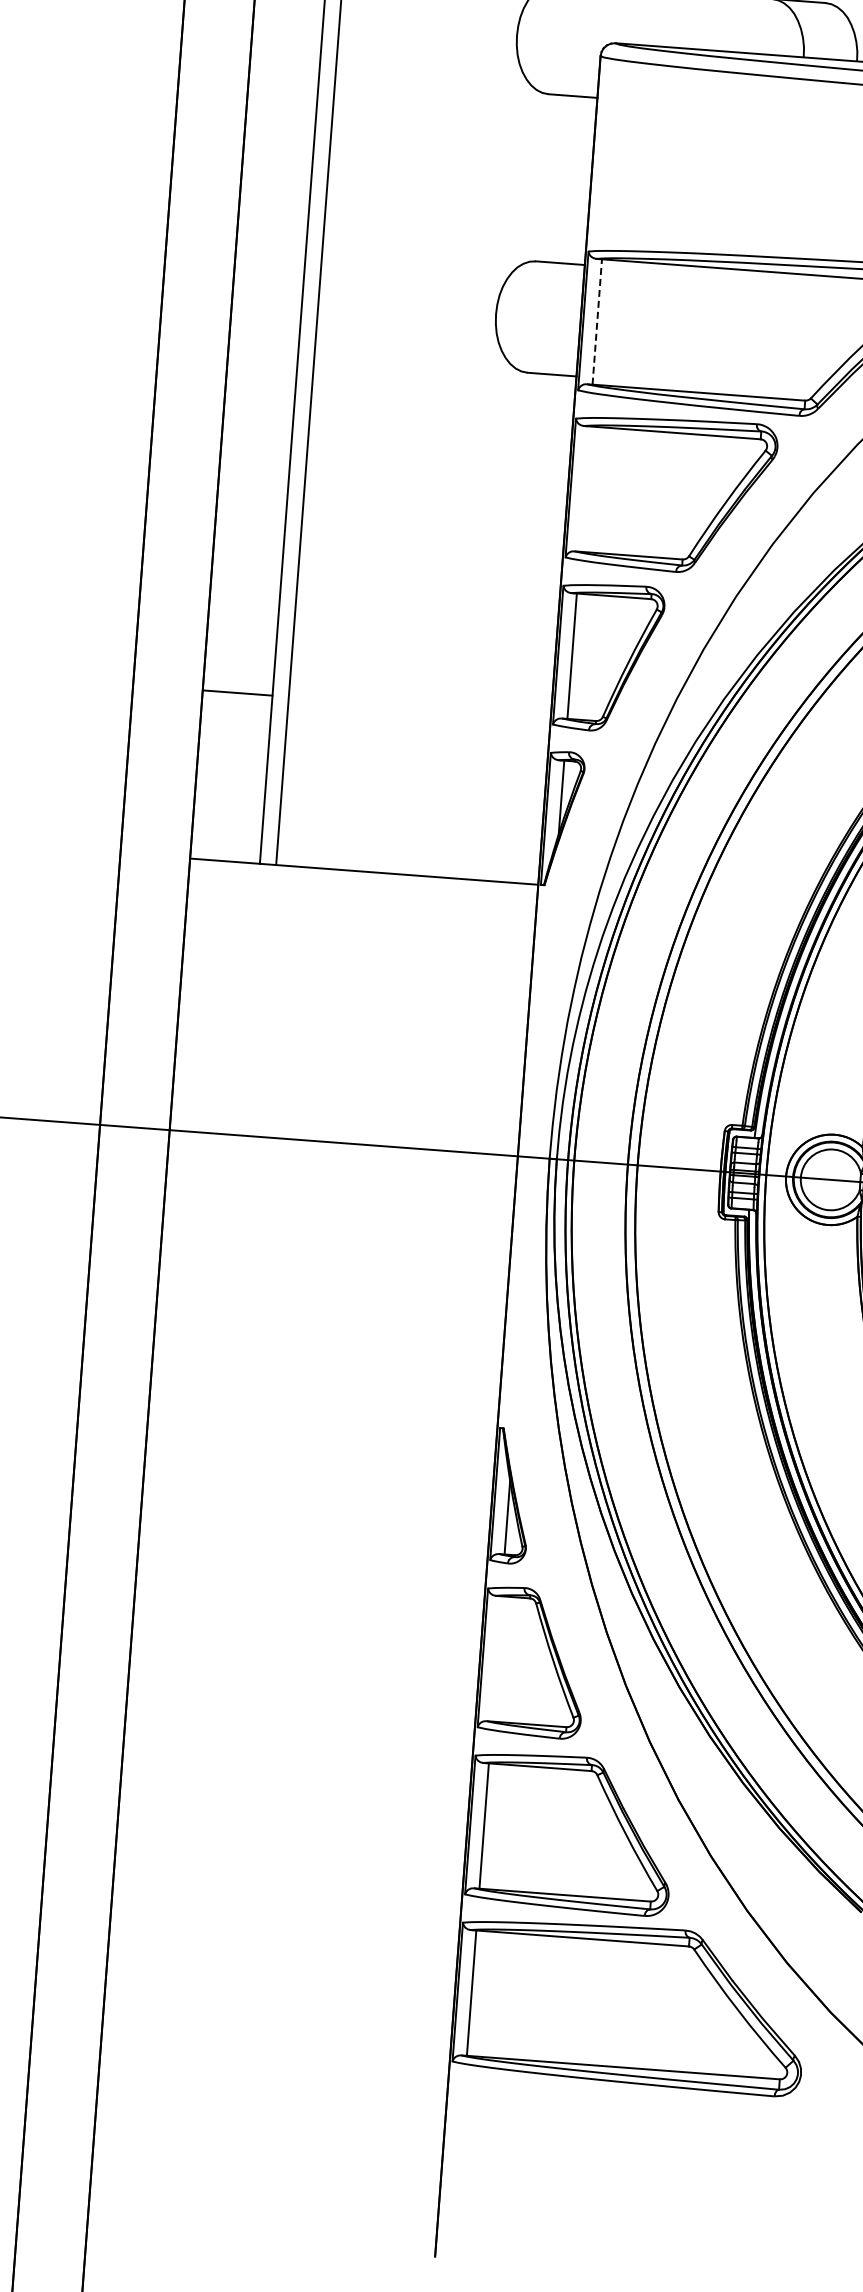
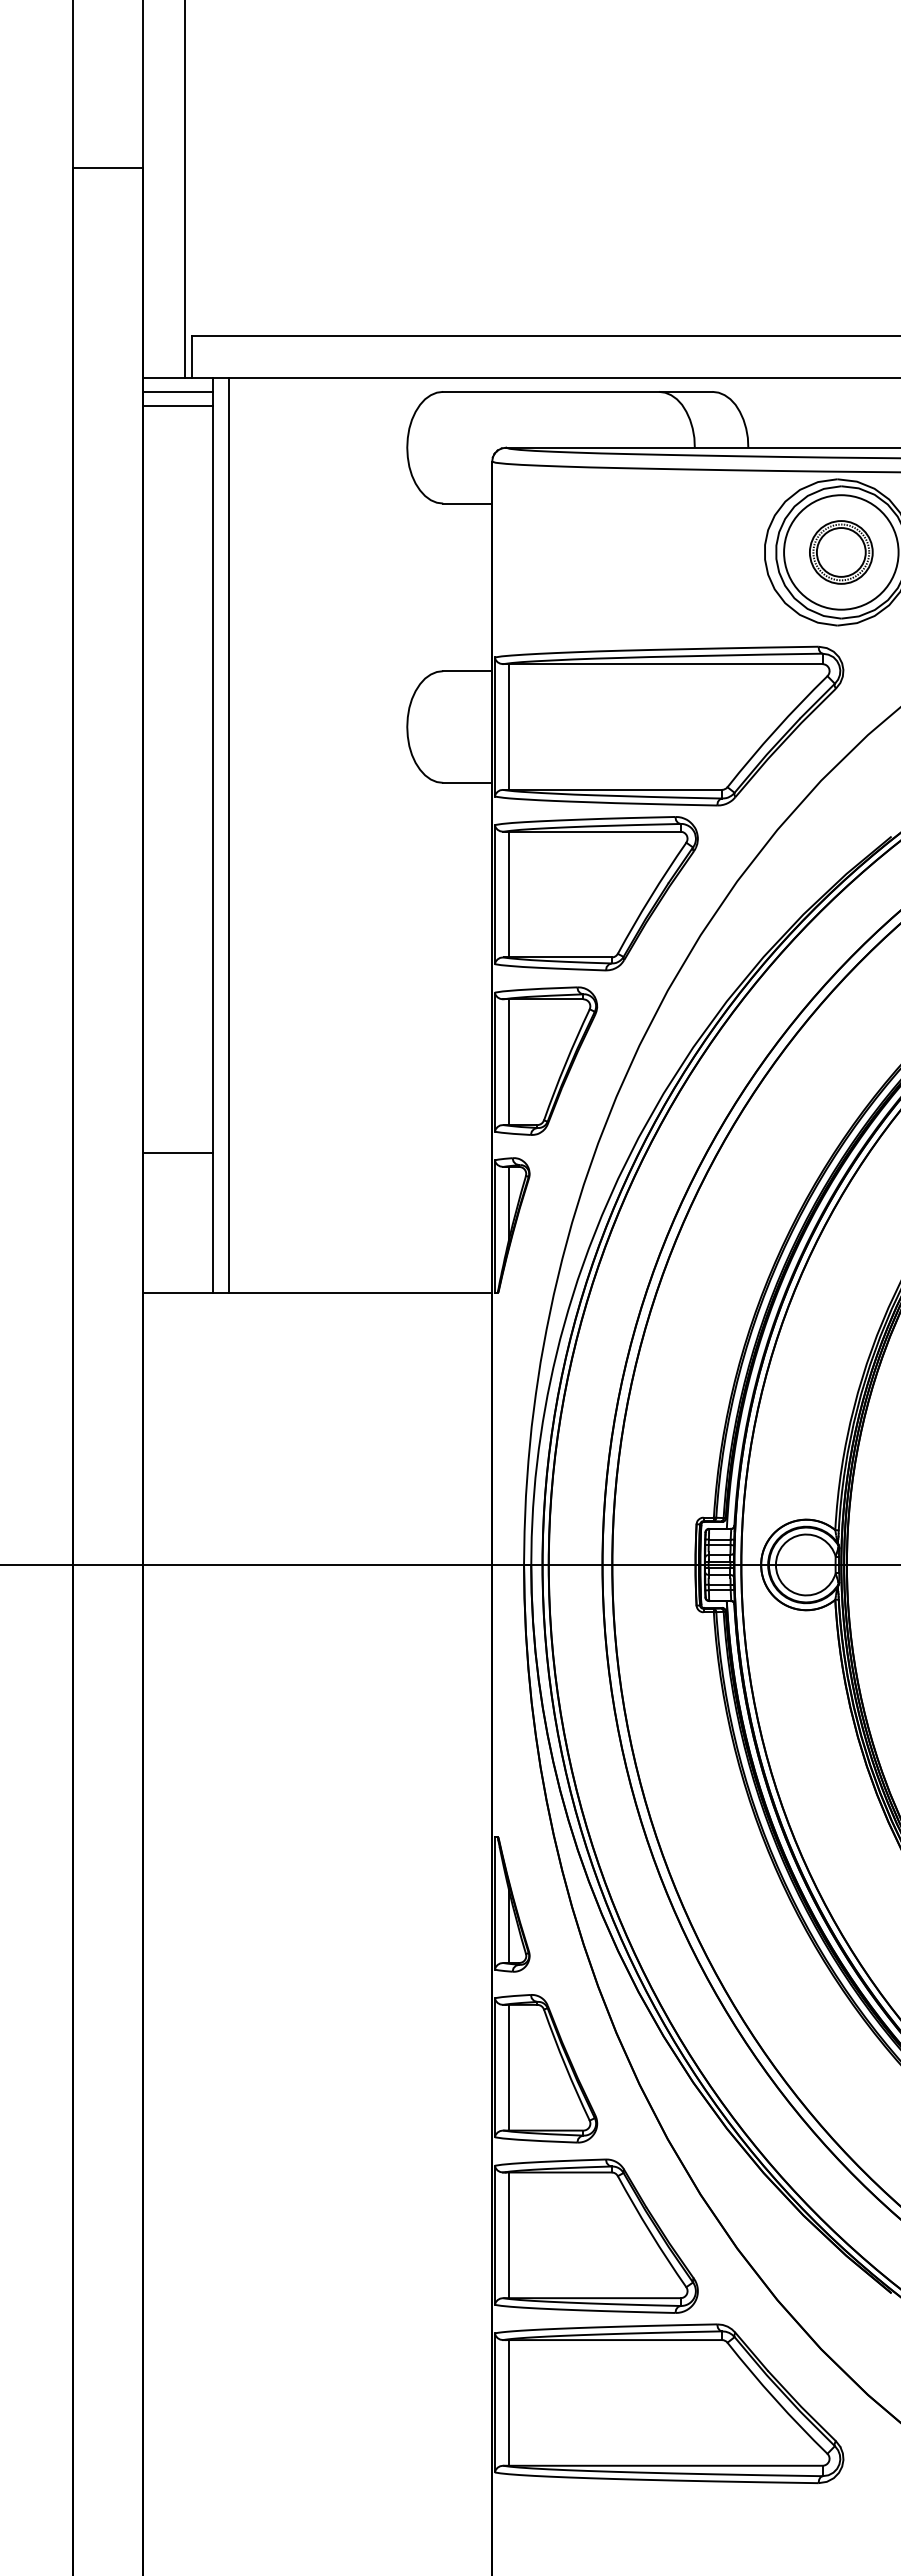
line: (596, 322) -> (508, 727), dashed -> solid
line: (584, 488) -> (508, 894), added
line: (237, 693) -> (177, 1153), moved
line: (496, 1658) -> (508, 2067), added

